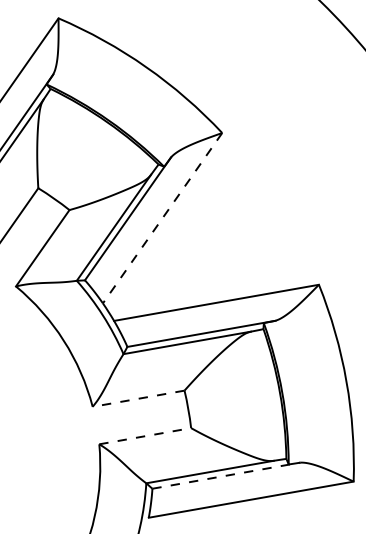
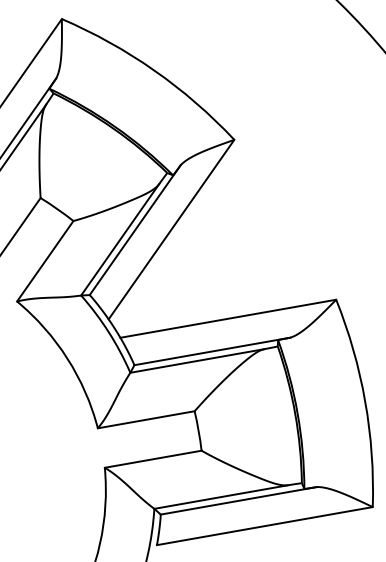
line: (162, 218) -> (171, 229), dashed -> solid
line: (137, 398) -> (145, 419), dashed -> solid
line: (145, 436) -> (153, 459), dashed -> solid
line: (227, 475) -> (239, 500), dashed -> solid

